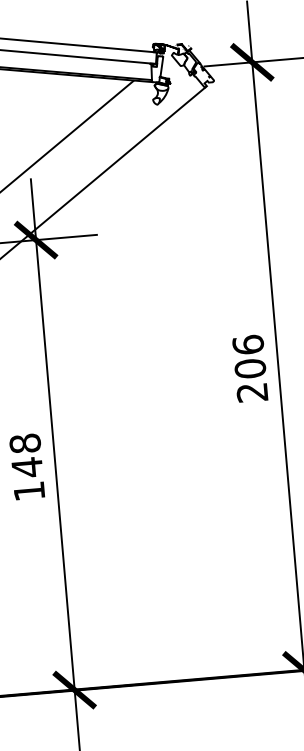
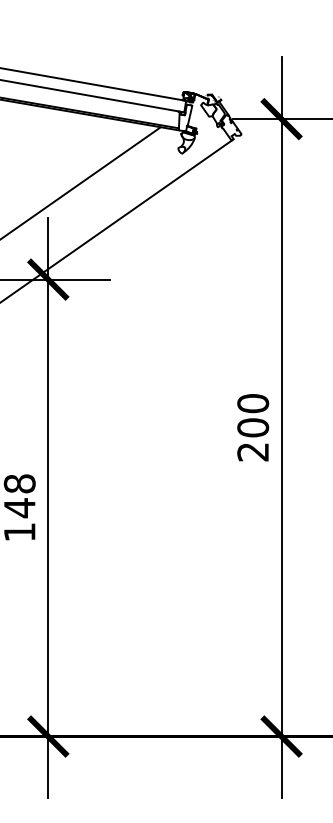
text: (247, 344) -> (252, 403), 206 -> 200

